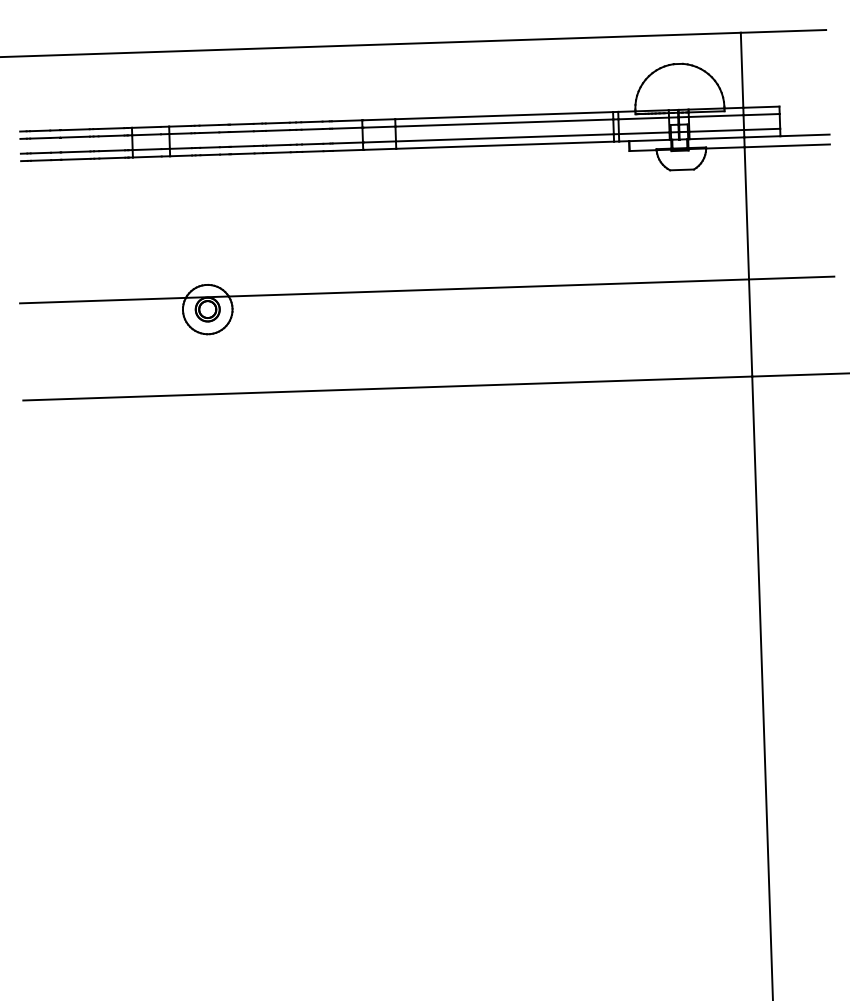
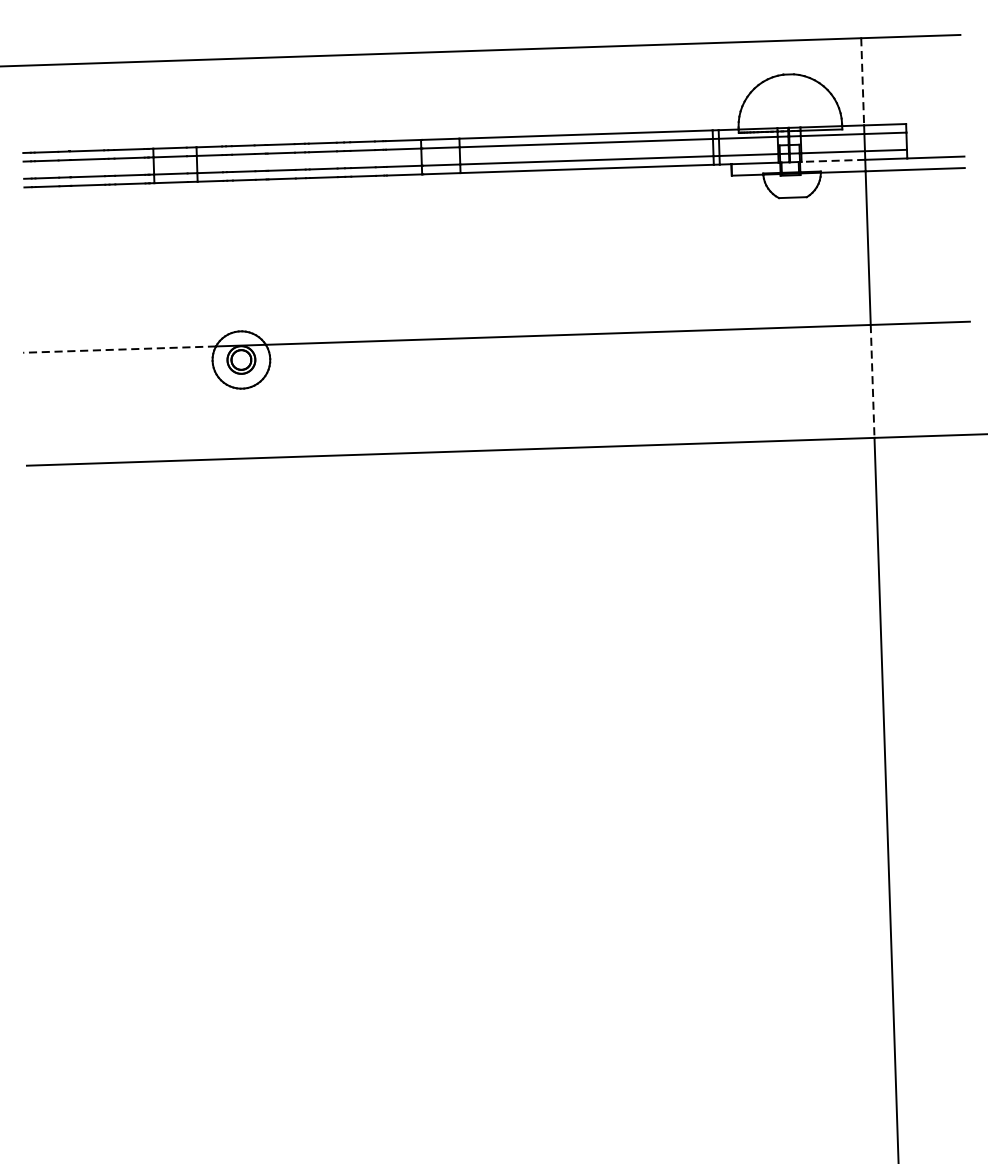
line: (742, 70) -> (863, 82), solid -> dashed
line: (716, 138) -> (832, 161), solid -> dashed
line: (102, 300) -> (119, 349), solid -> dashed
line: (750, 328) -> (872, 382), solid -> dashed

